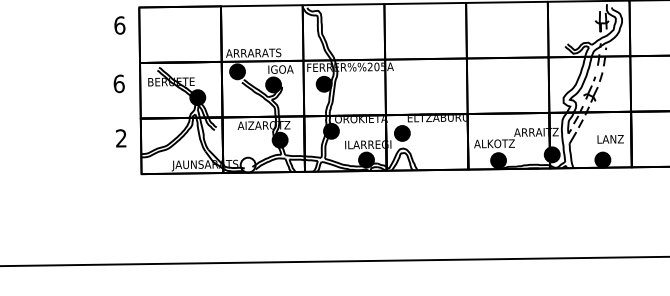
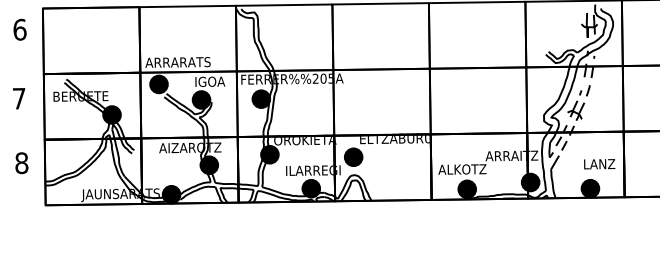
text: (118, 83) -> (18, 98), 6 -> 7
text: (121, 138) -> (21, 163), 2 -> 8
fill: (247, 164) -> (170, 193), added

